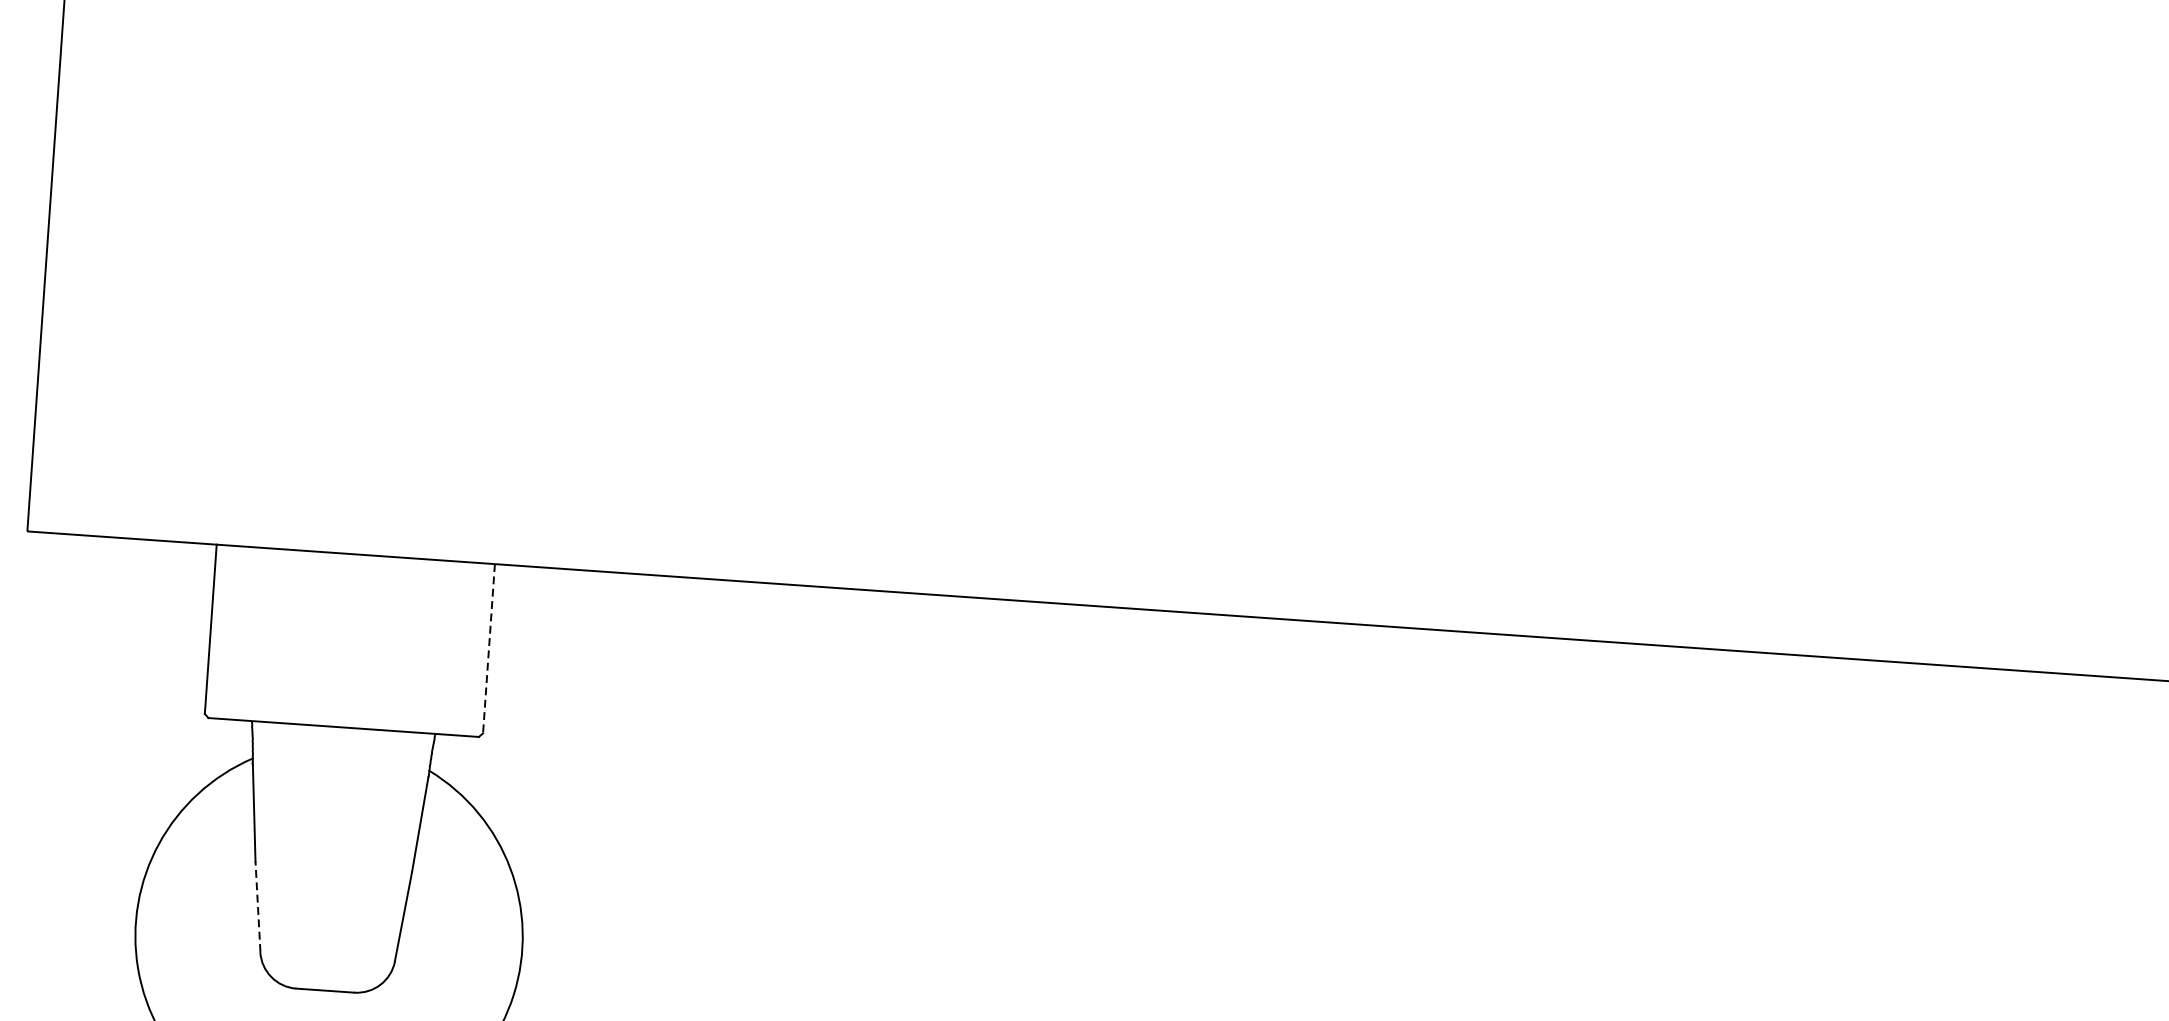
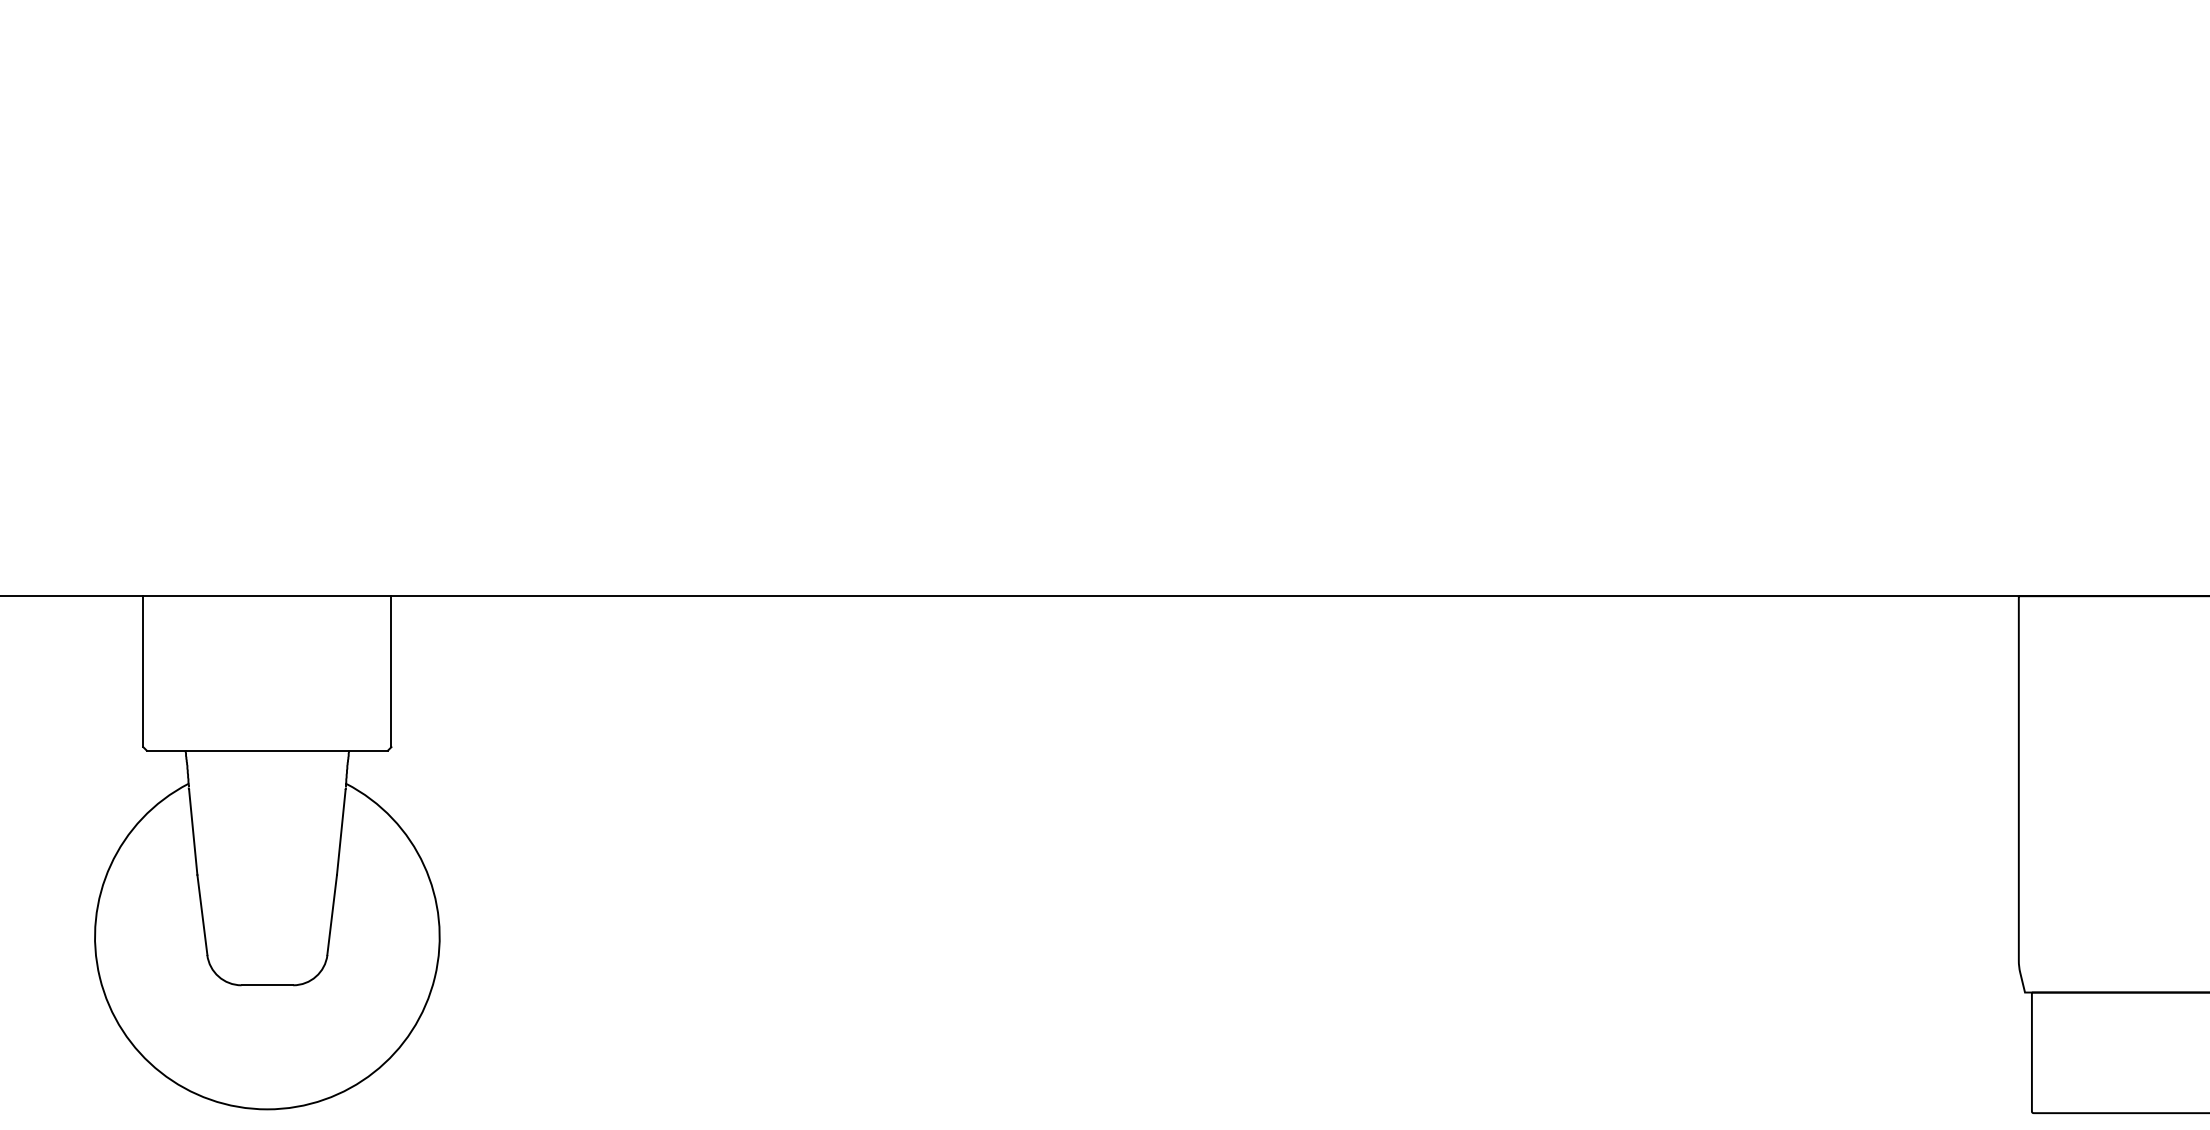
line: (488, 649) -> (391, 672), dashed -> solid
line: (258, 906) -> (202, 914), dashed -> solid

